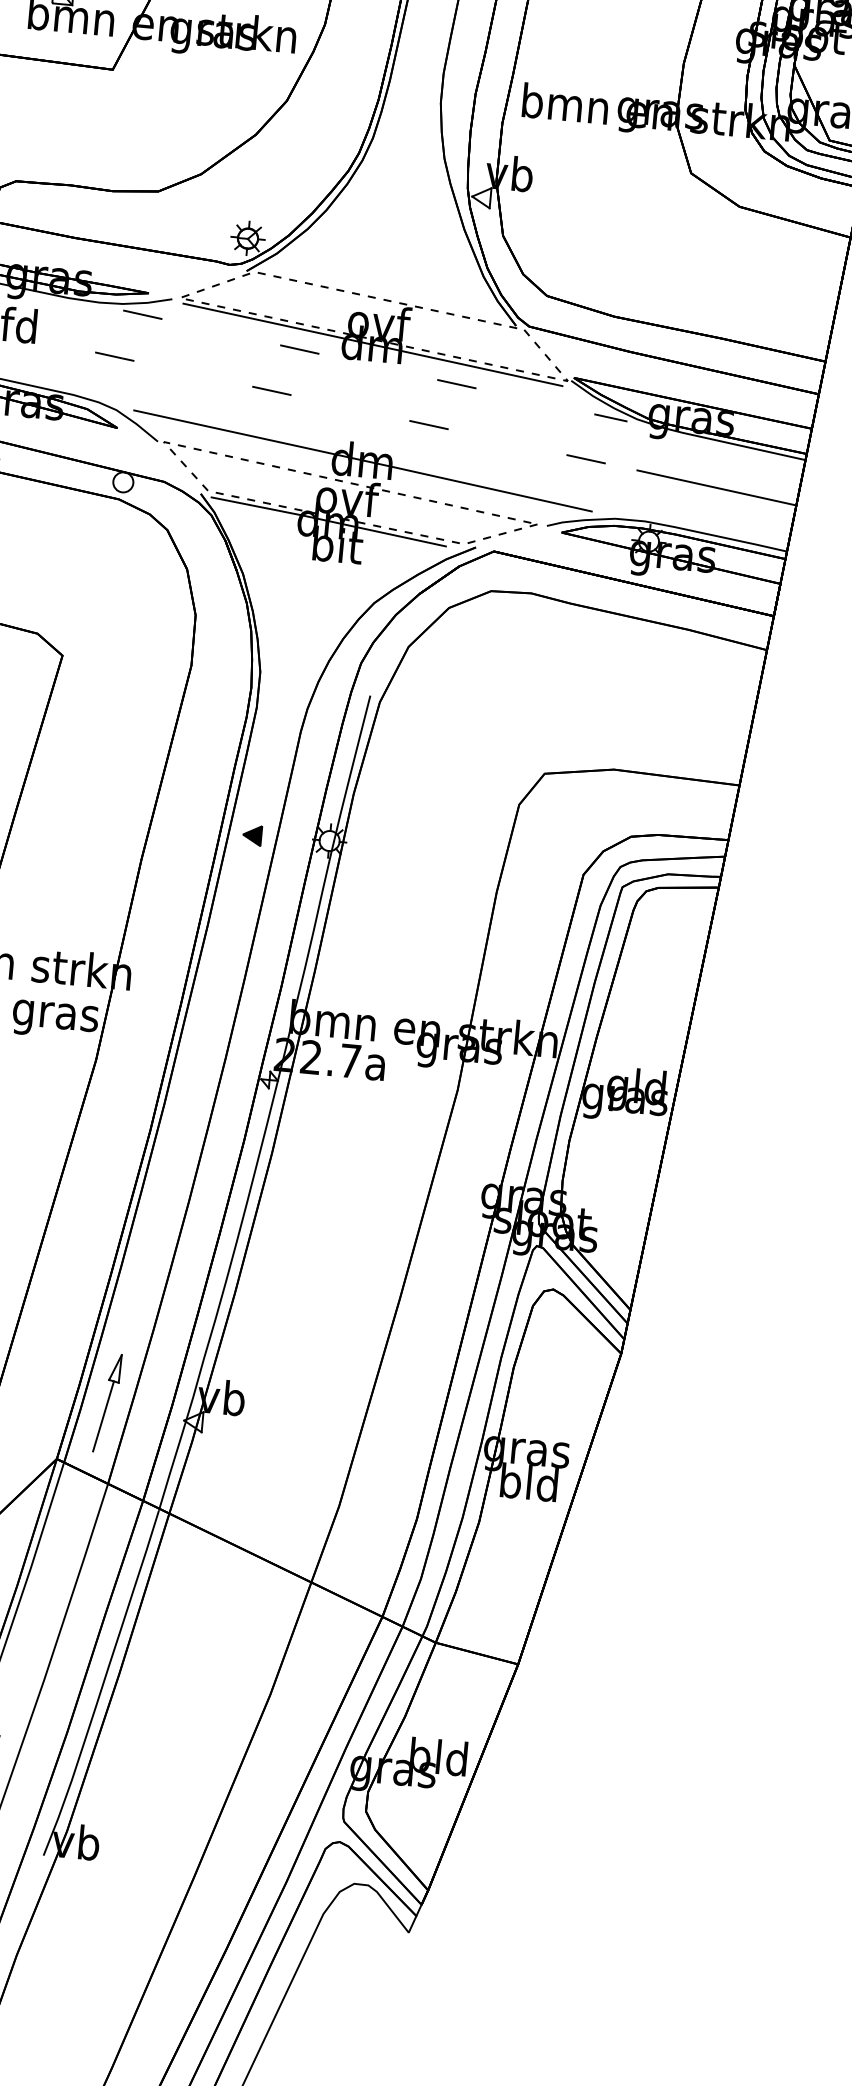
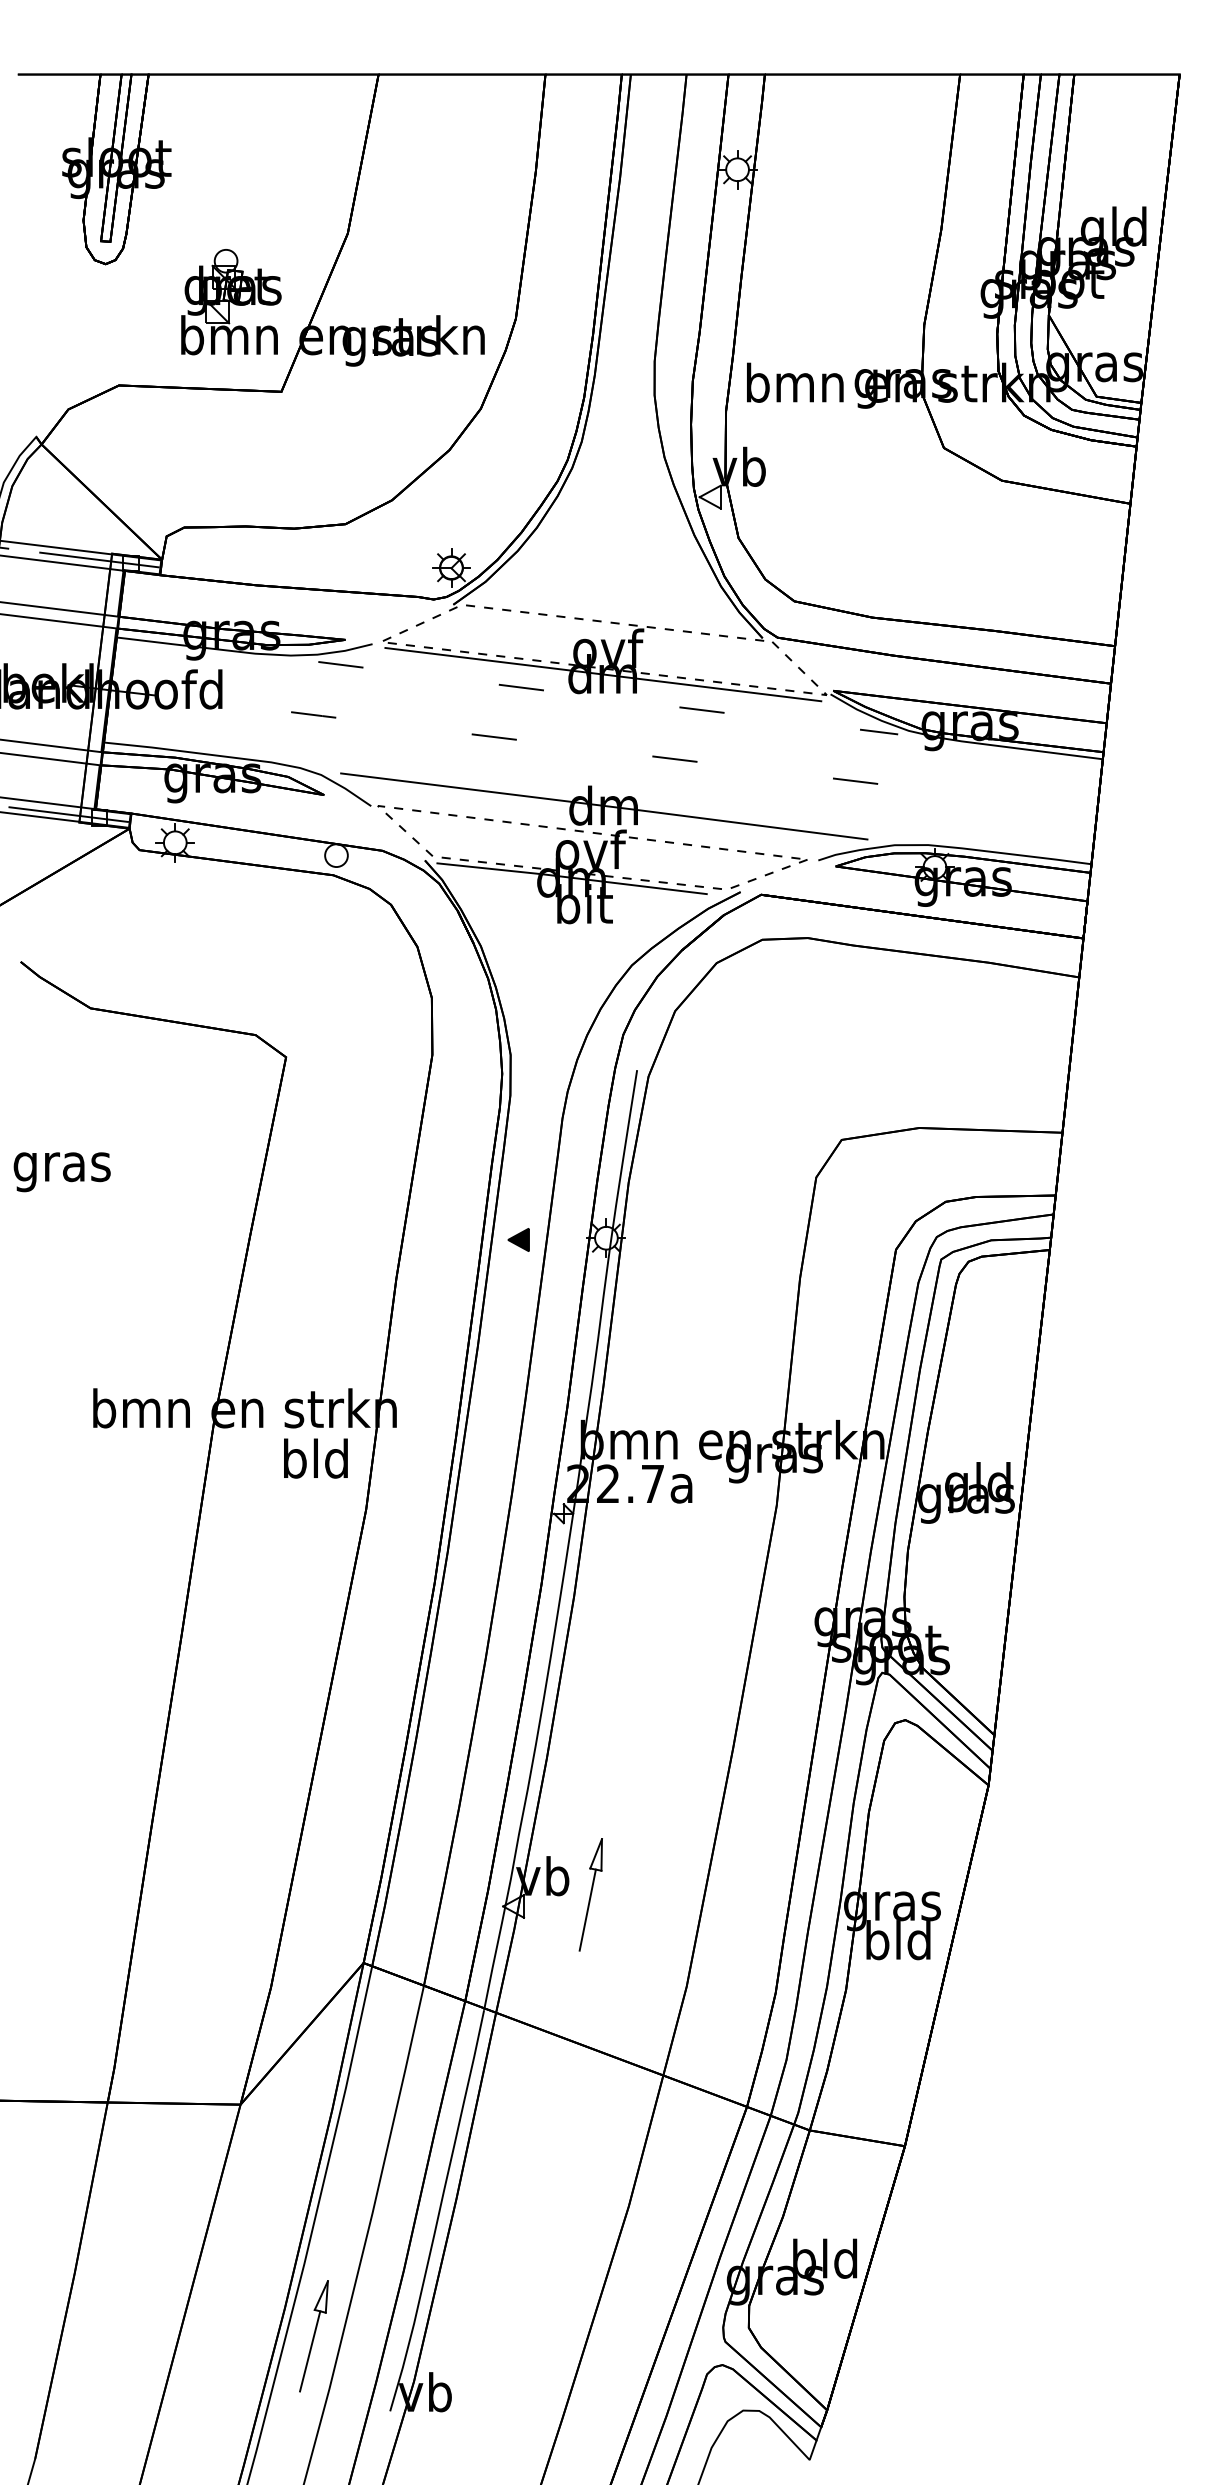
line: (716, 487) -> (1005, 799), removed
text: (55, 1015) -> (315, 1463), gras -> bld
part: (107, 1402) -> (590, 1894), moved

